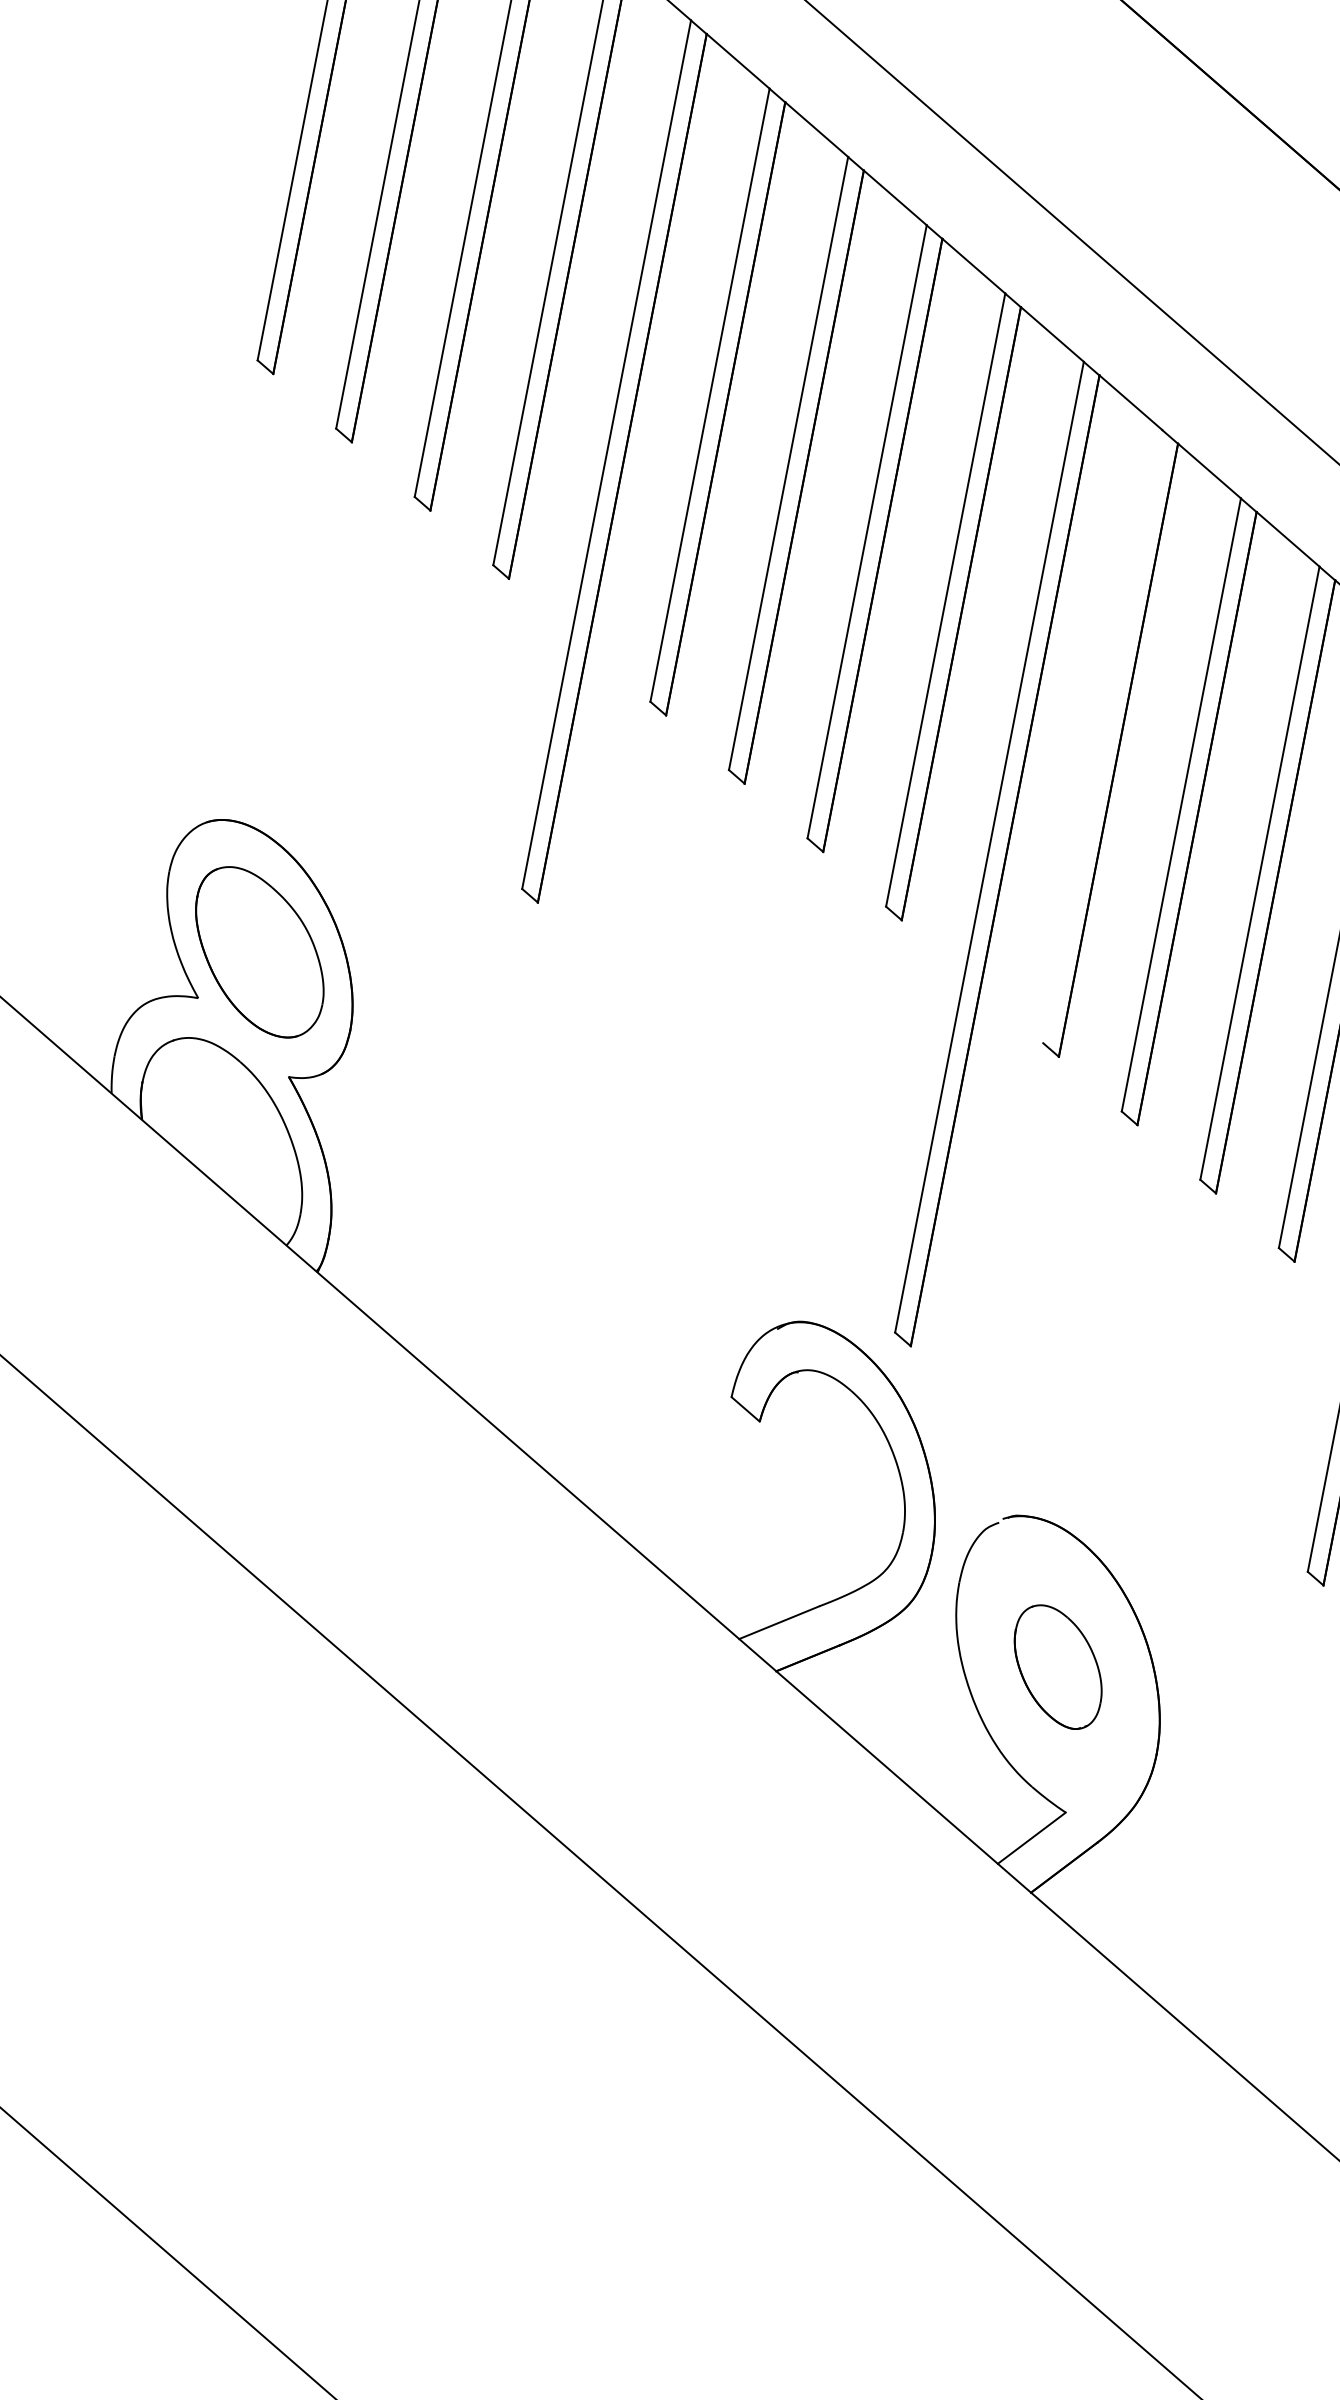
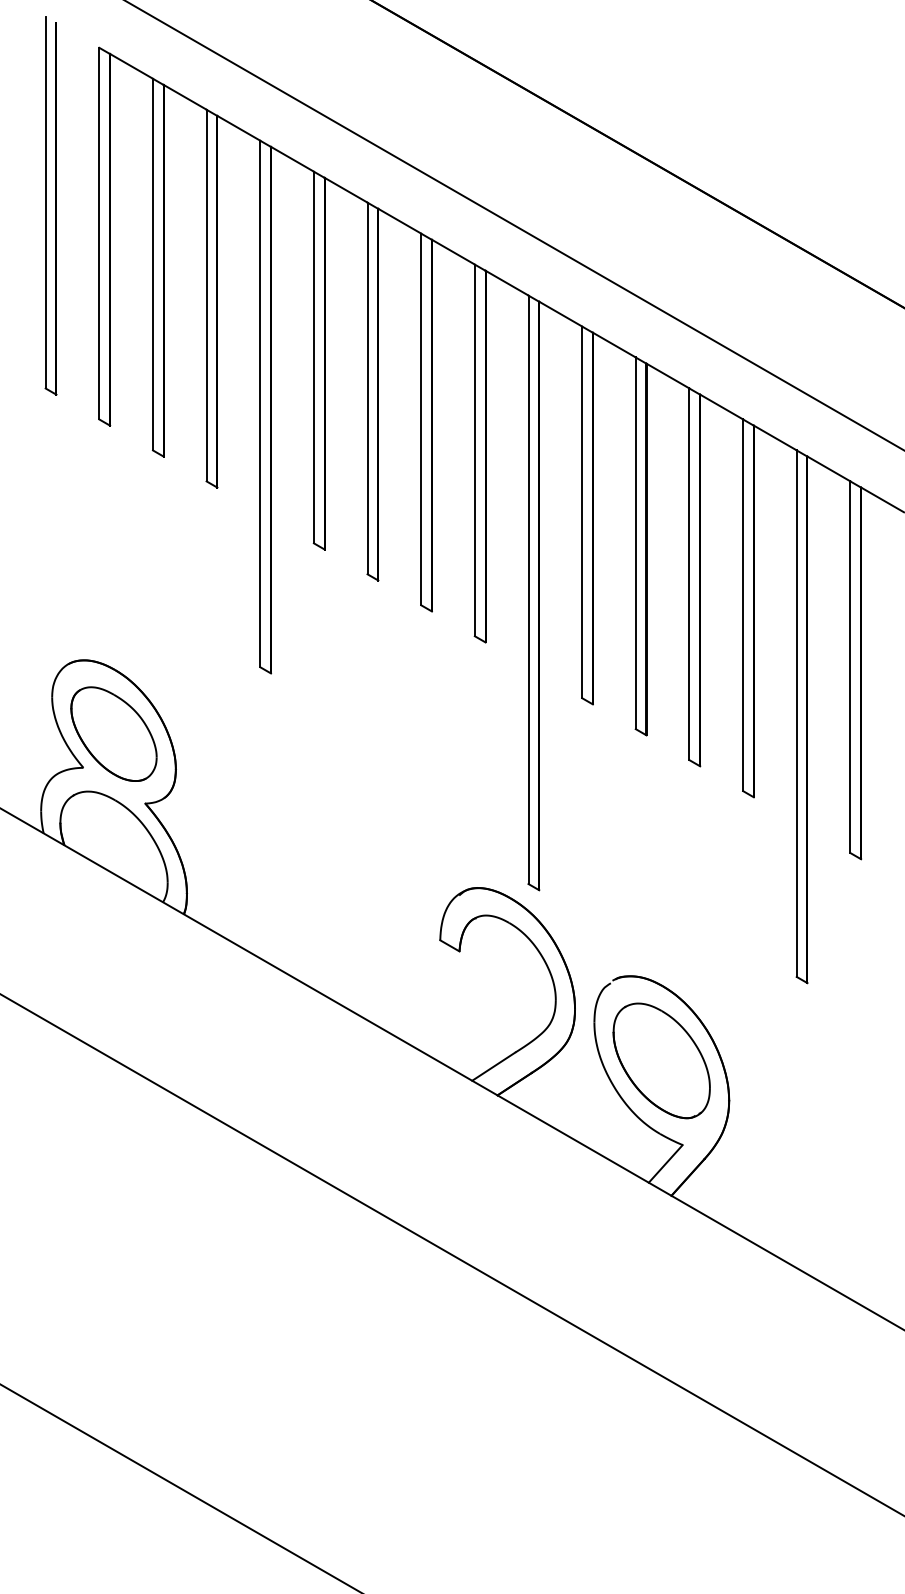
line: (1103, 737) -> (582, 512), added
part: (1057, 1666) -> (661, 1060), size x1.67

